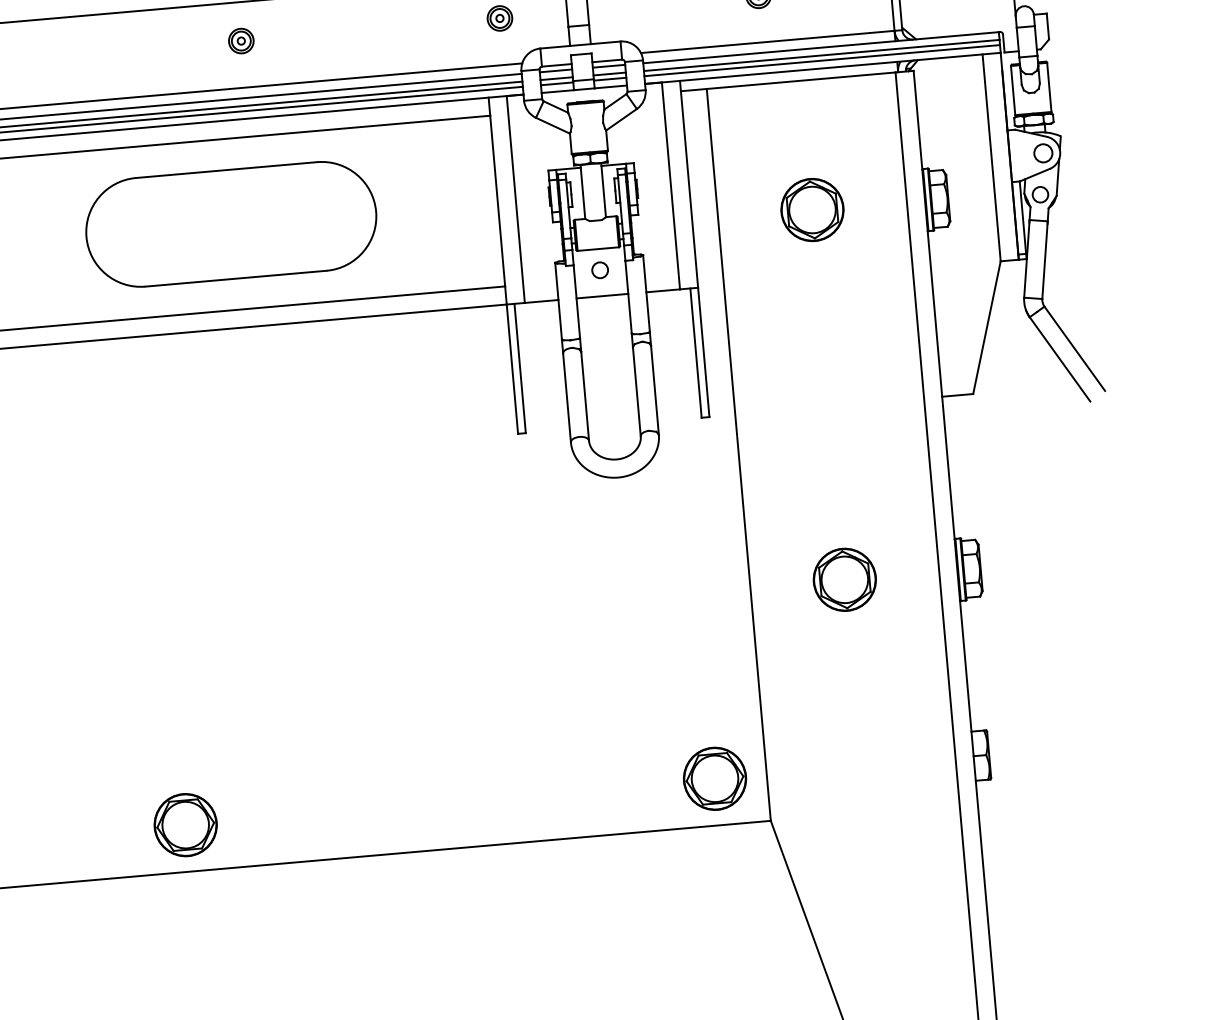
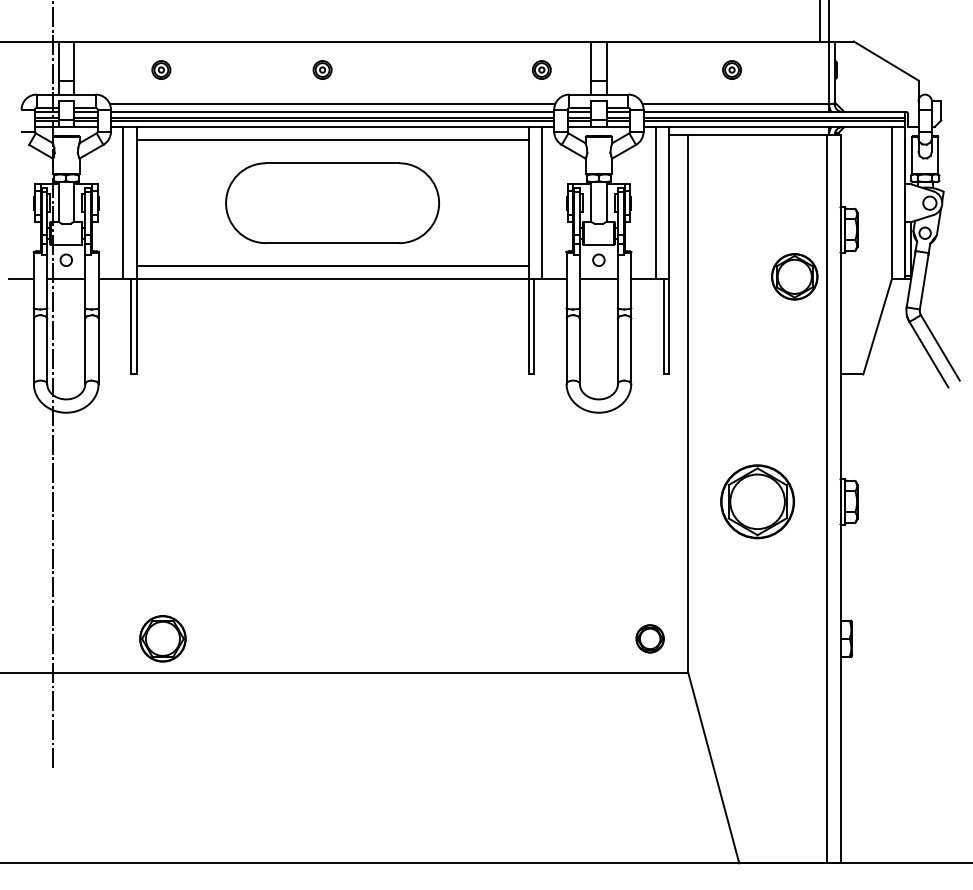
part: (241, 40) -> (322, 69), moved
part: (812, 209) -> (794, 276), moved
part: (844, 579) -> (757, 501), size x1.6
part: (713, 778) -> (649, 638), size x0.6
part: (185, 824) -> (162, 638), moved

